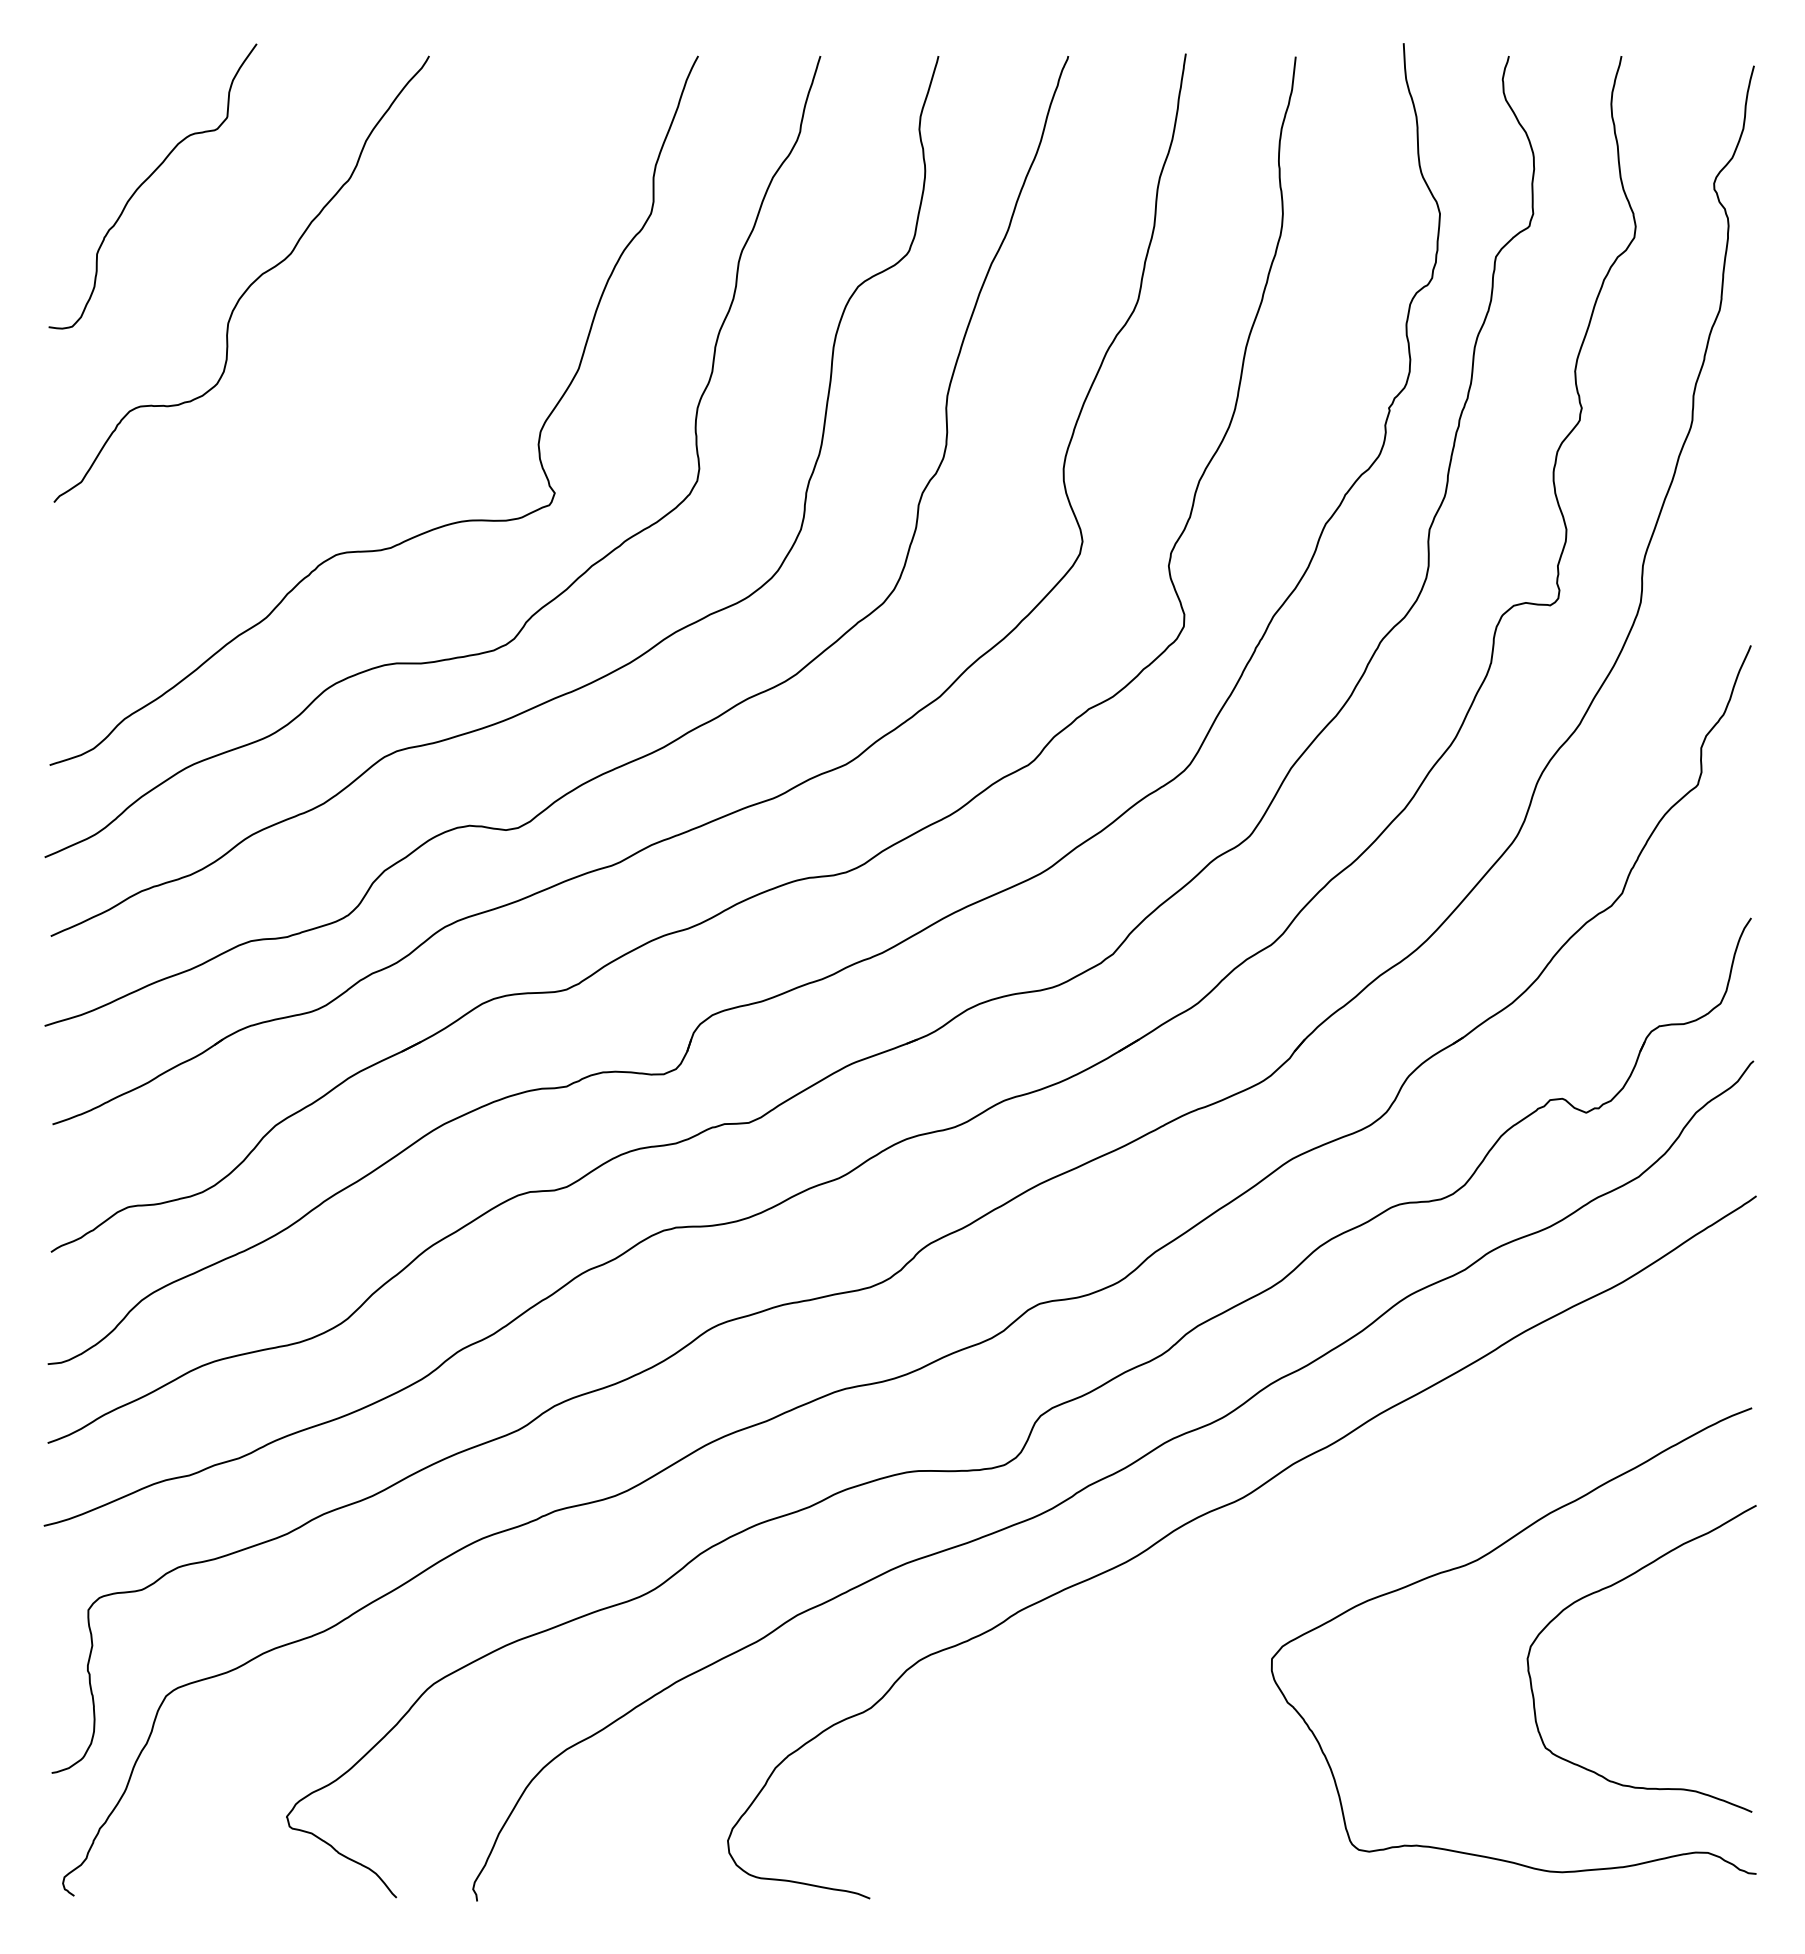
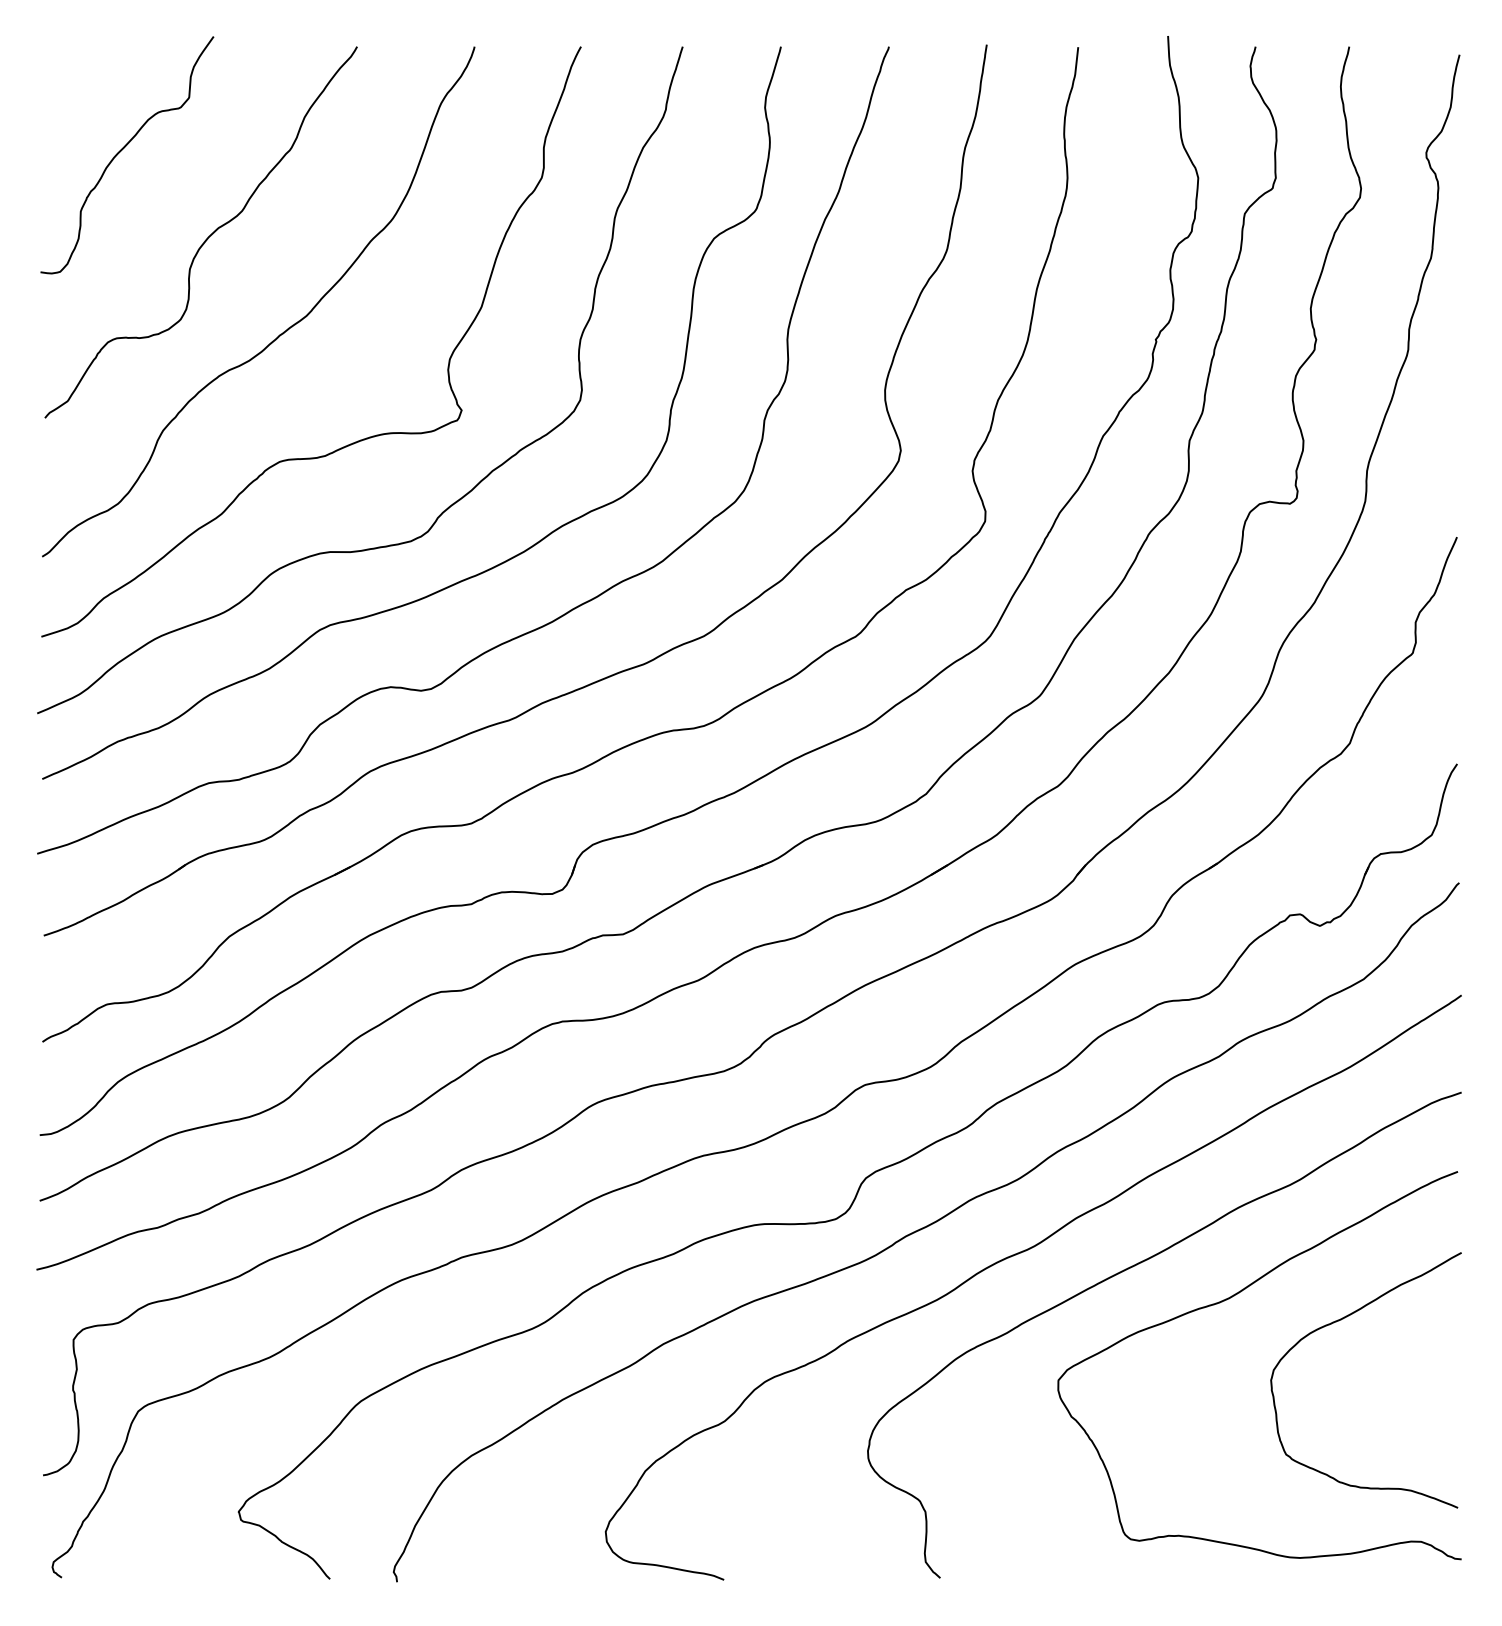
curve: (336, 401) -> (280, 334), added
curve: (1358, 1524) -> (1130, 1268), added

